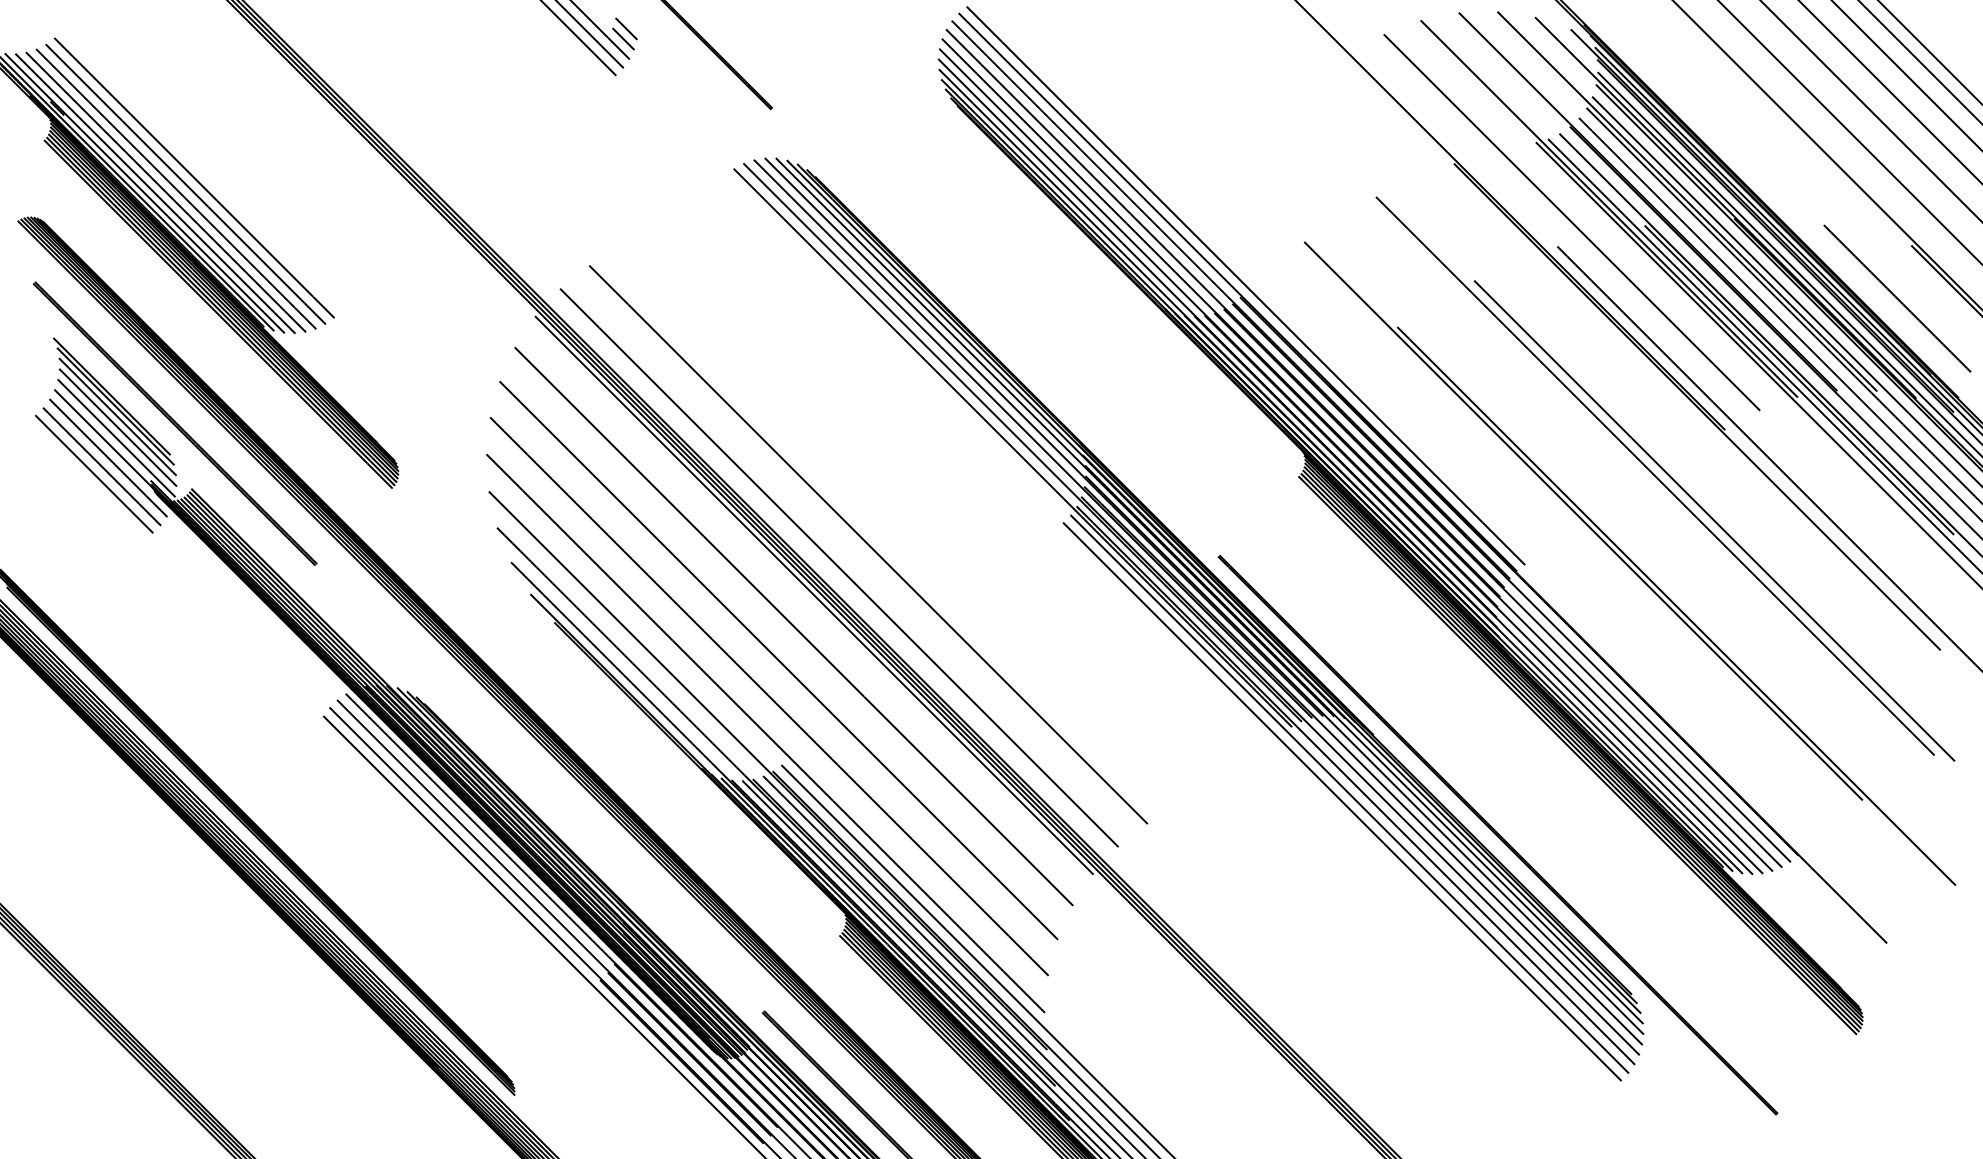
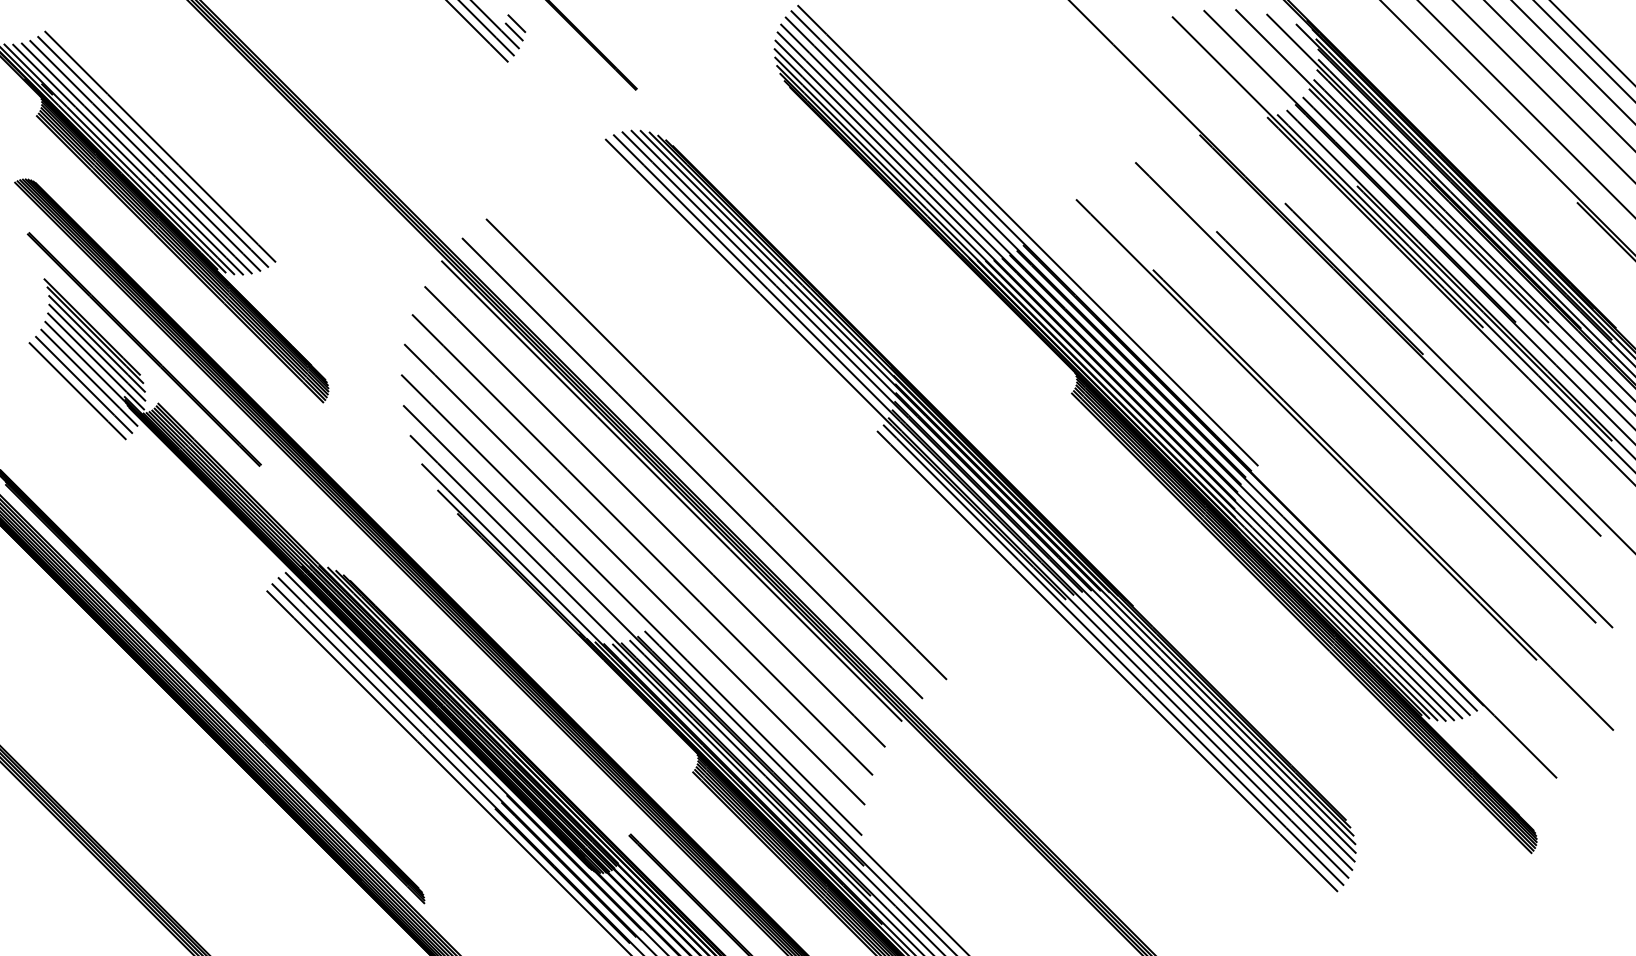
line: (1571, 222) -> (1296, 183), removed
line: (1897, 298) -> (1565, 246), removed
line: (1497, 834) -> (1235, 688), removed

